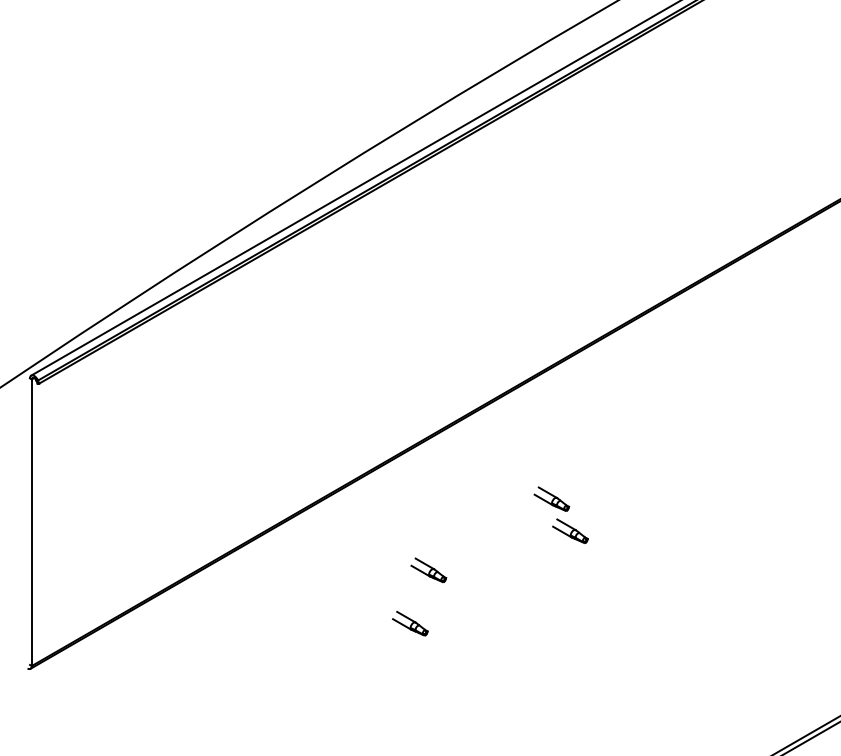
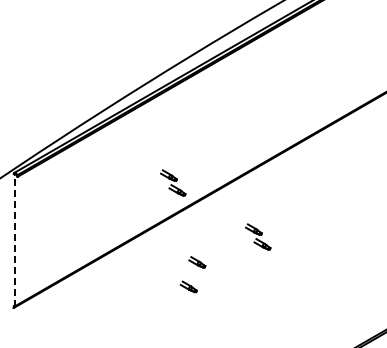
part: (377, 396) -> (173, 182), added
line: (31, 522) -> (14, 240), solid -> dashed

